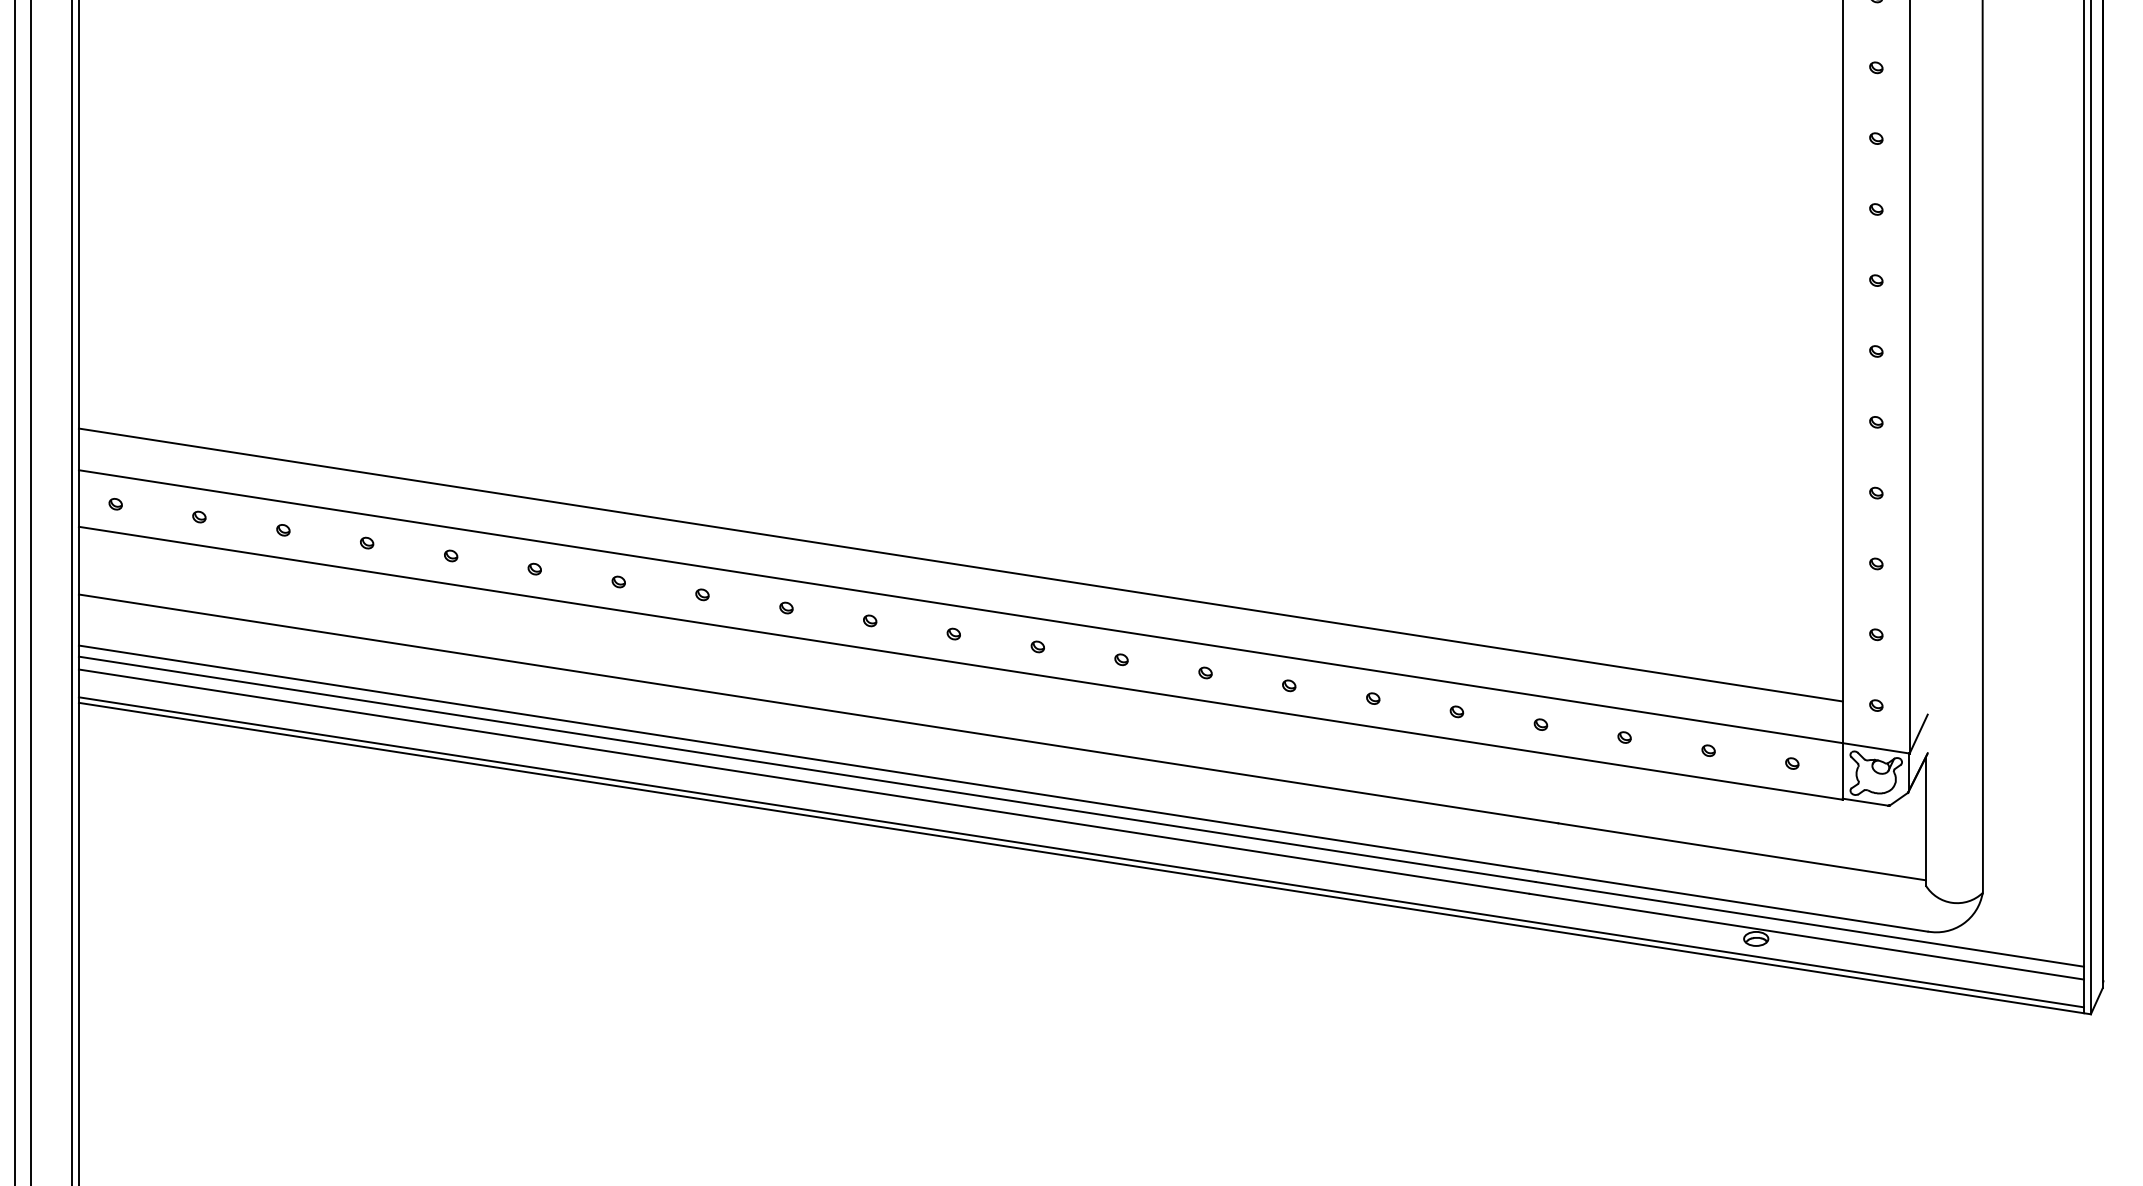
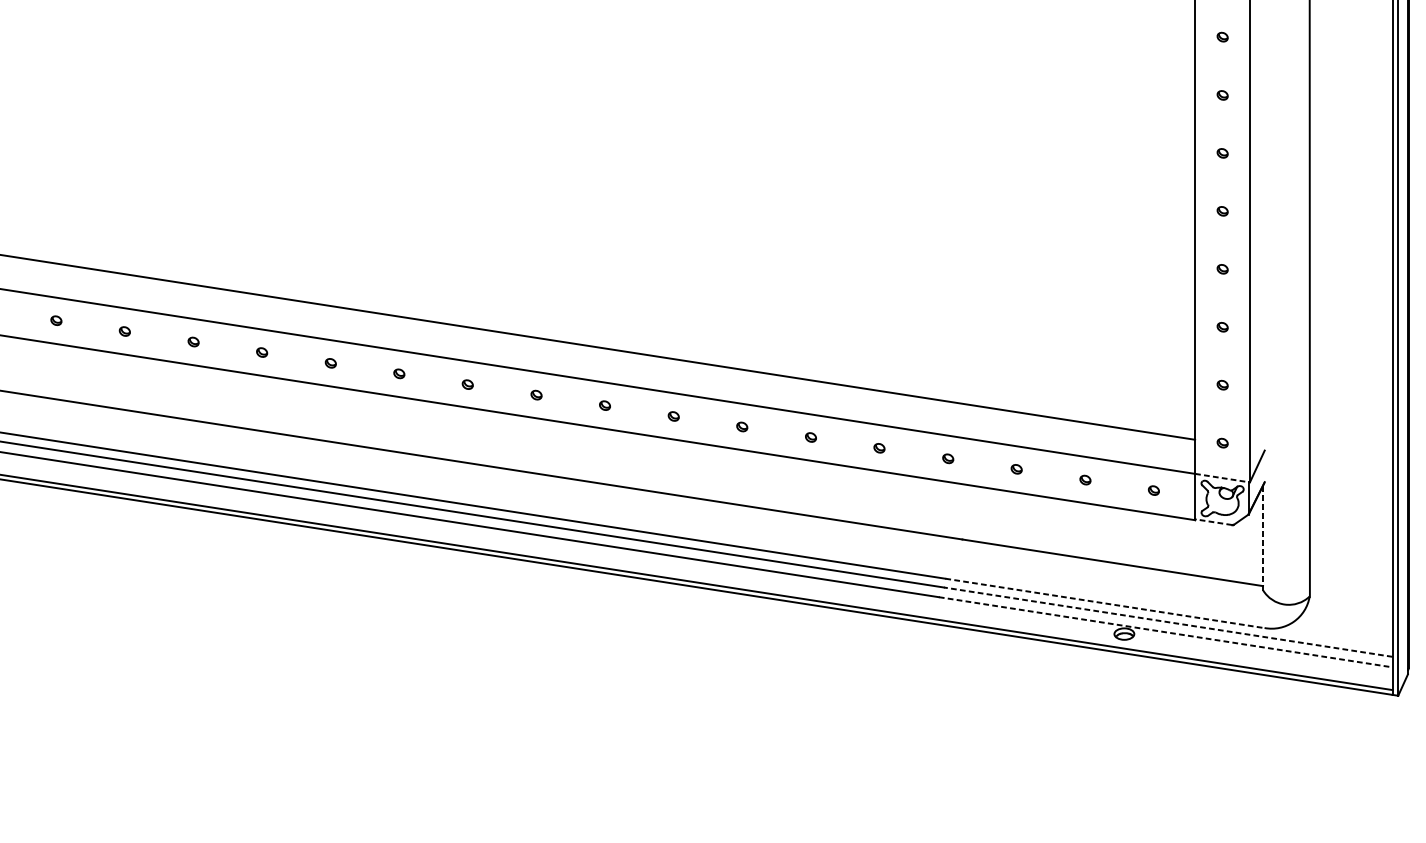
line: (1876, 748) -> (1222, 478), solid -> dashed
line: (1865, 802) -> (1213, 522), solid -> dashed
line: (1925, 821) -> (1262, 538), solid -> dashed
line: (1733, 901) -> (1105, 603), solid -> dashed
line: (1809, 924) -> (1167, 622), solid -> dashed
line: (1806, 936) -> (1165, 632), solid -> dashed

